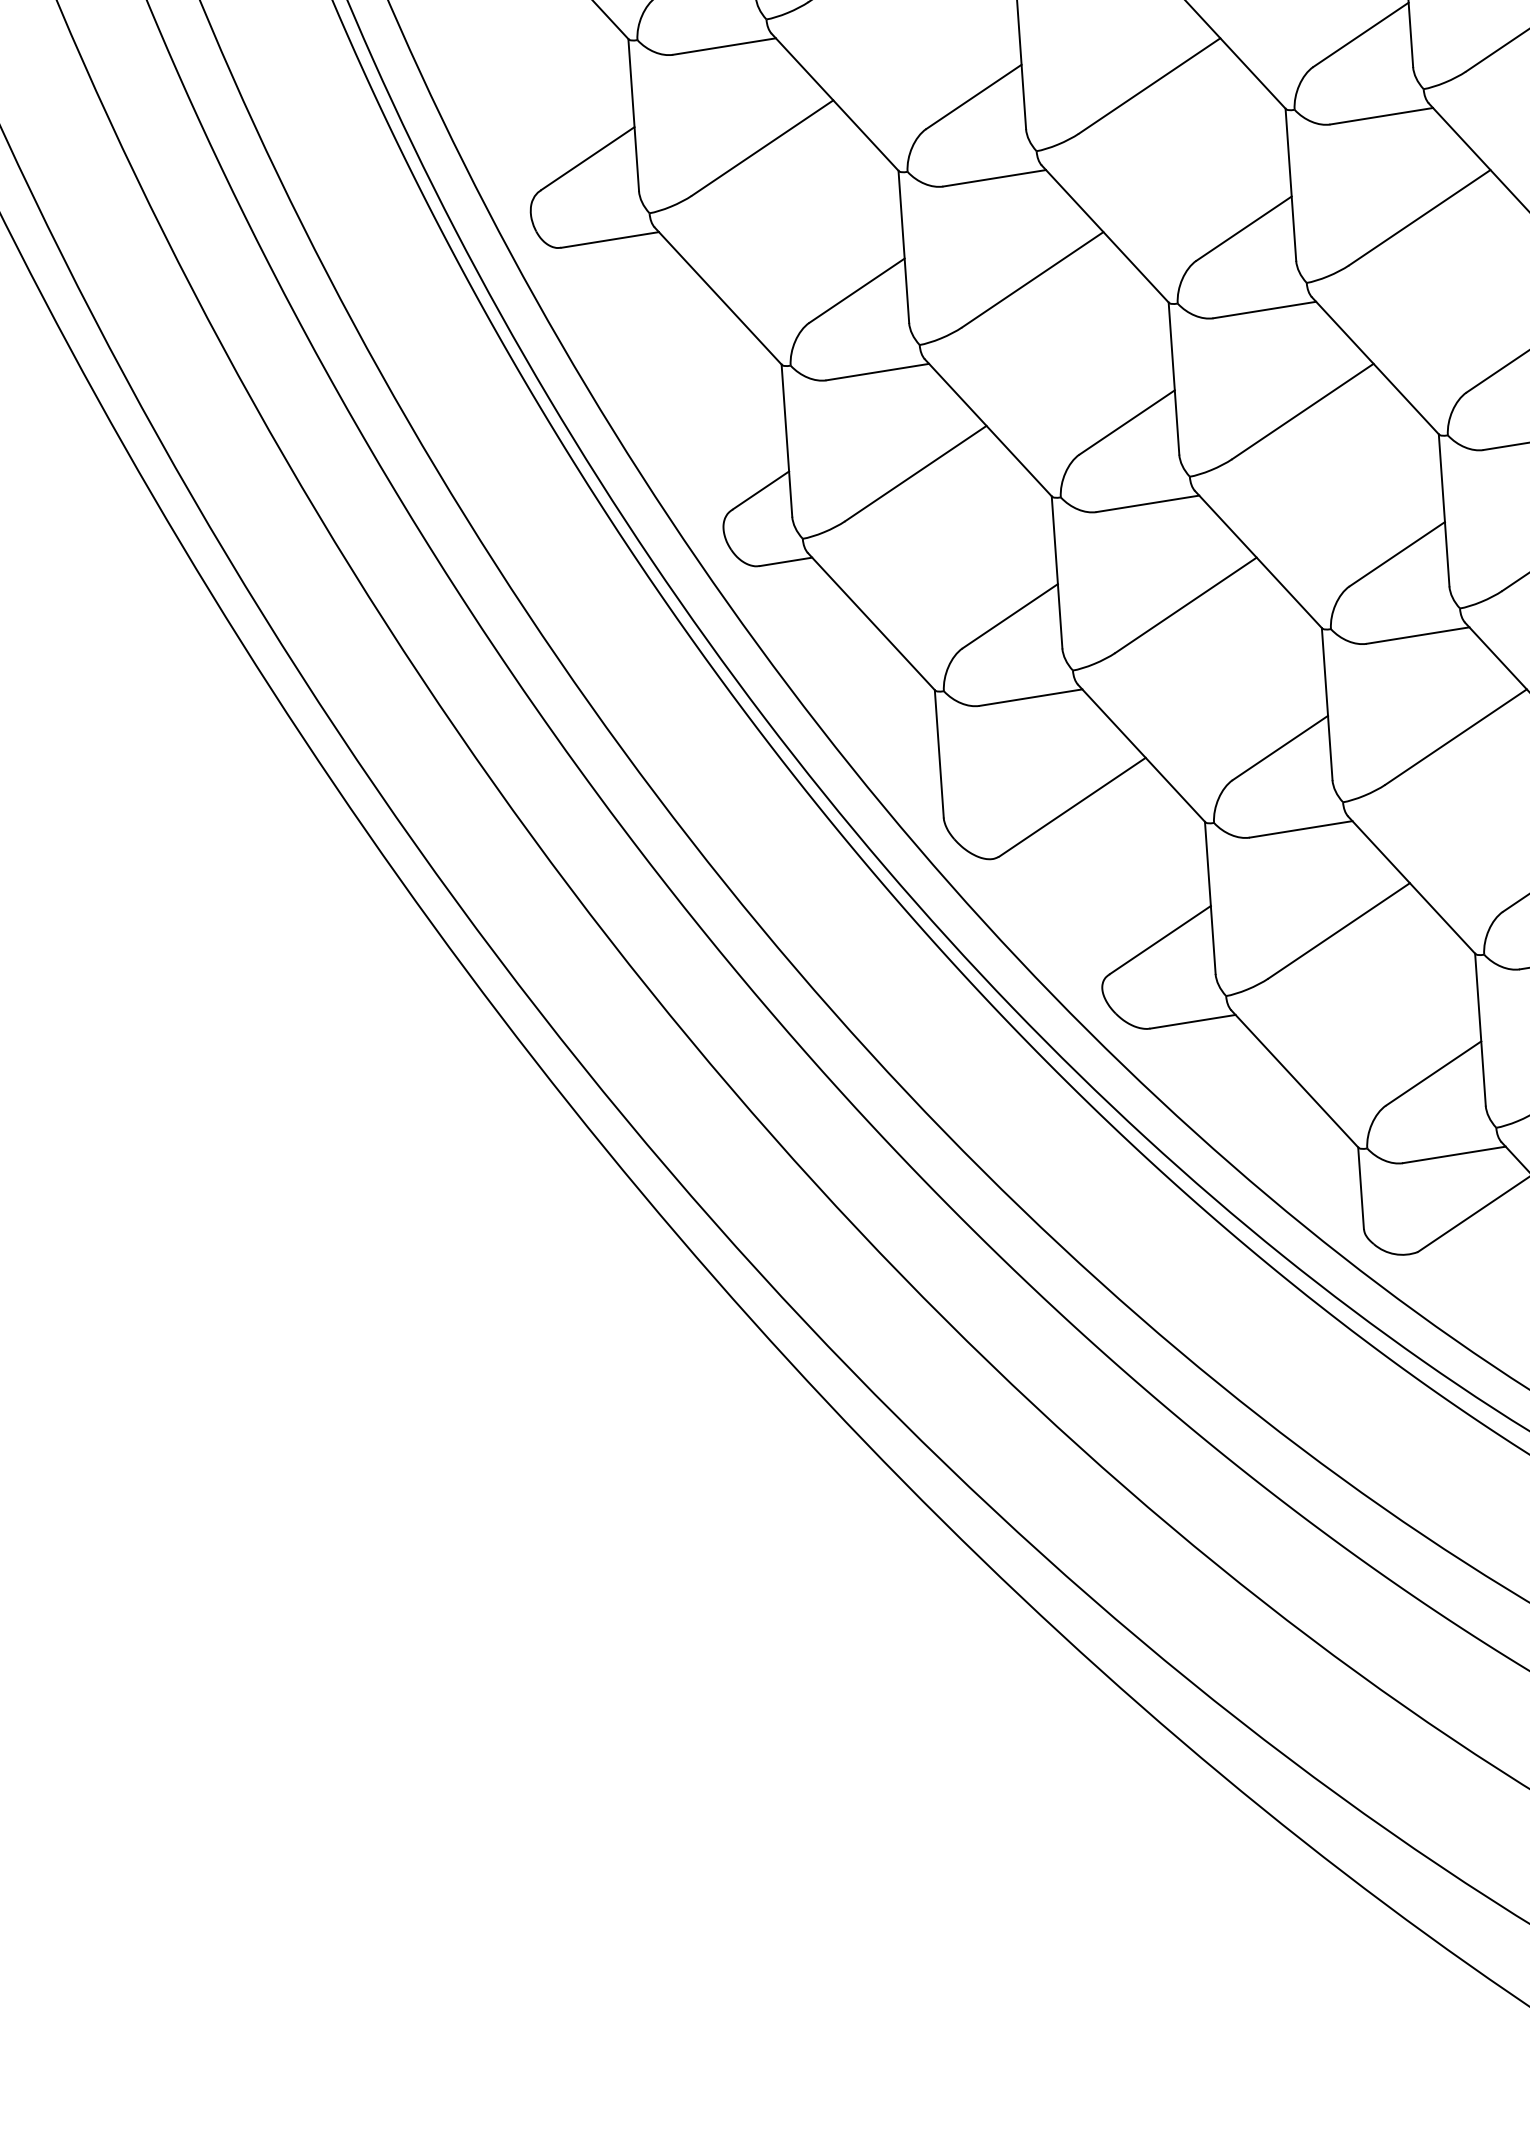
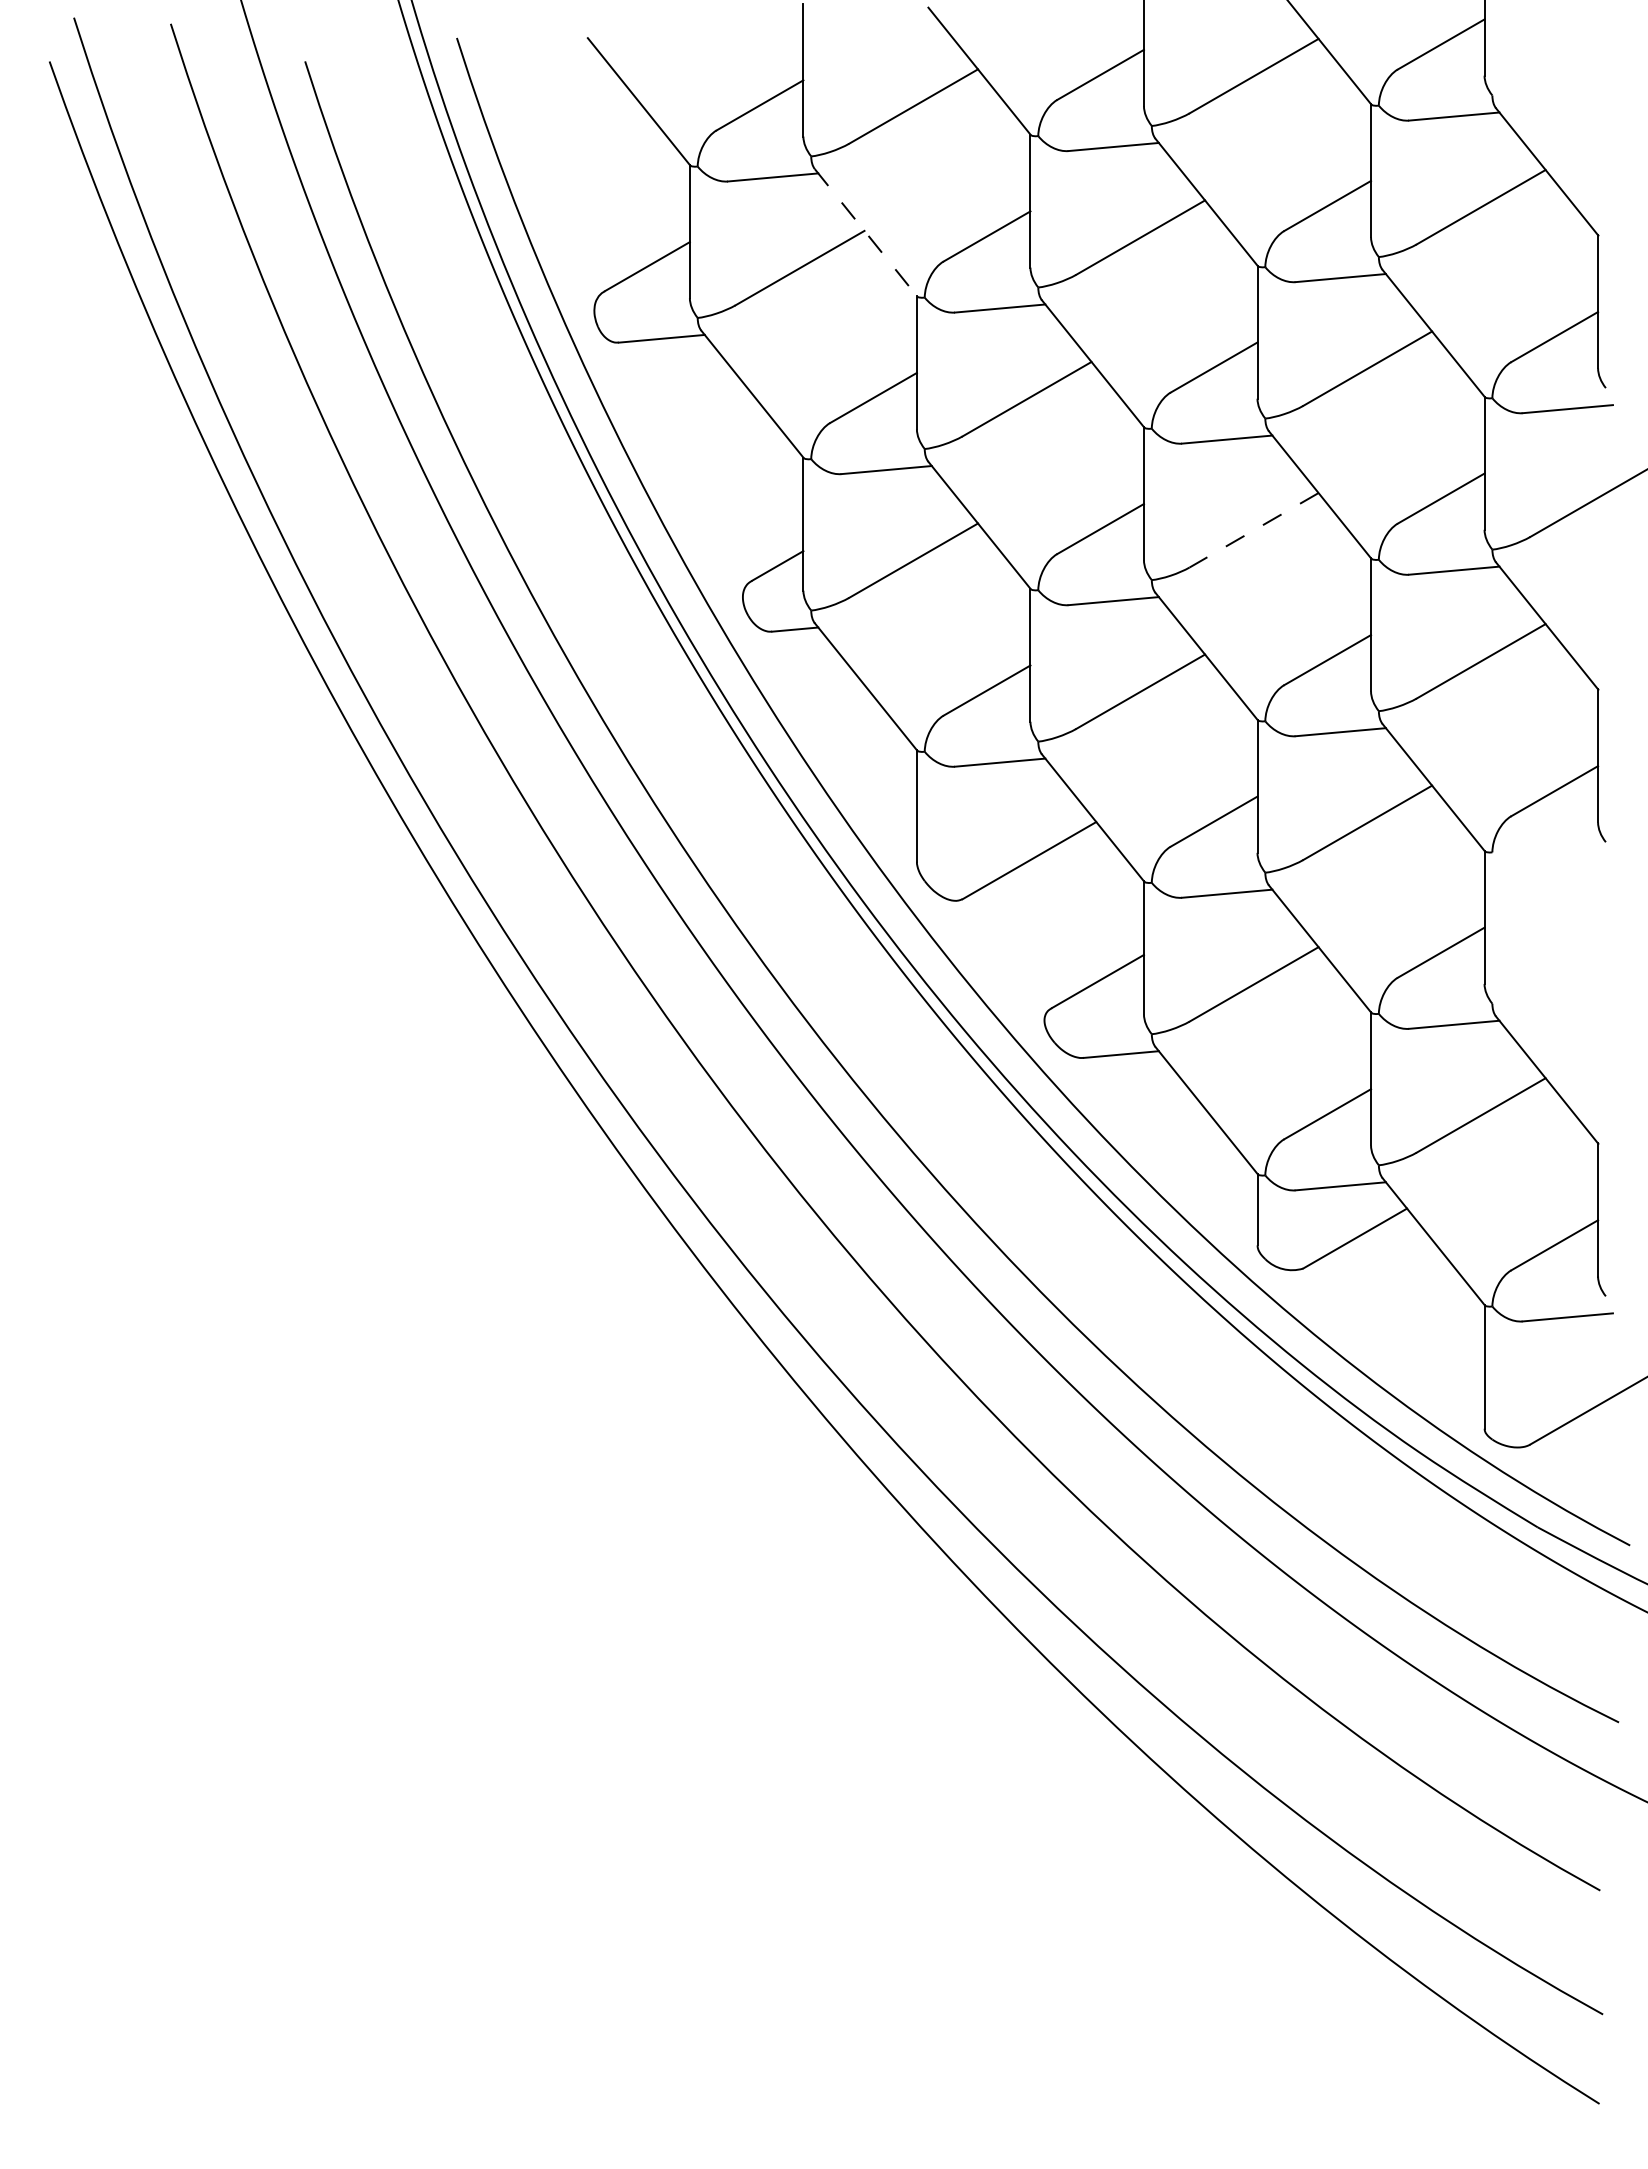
line: (835, 102) -> (866, 232), solid -> dashed
line: (1302, 411) -> (1253, 530), solid -> dashed

